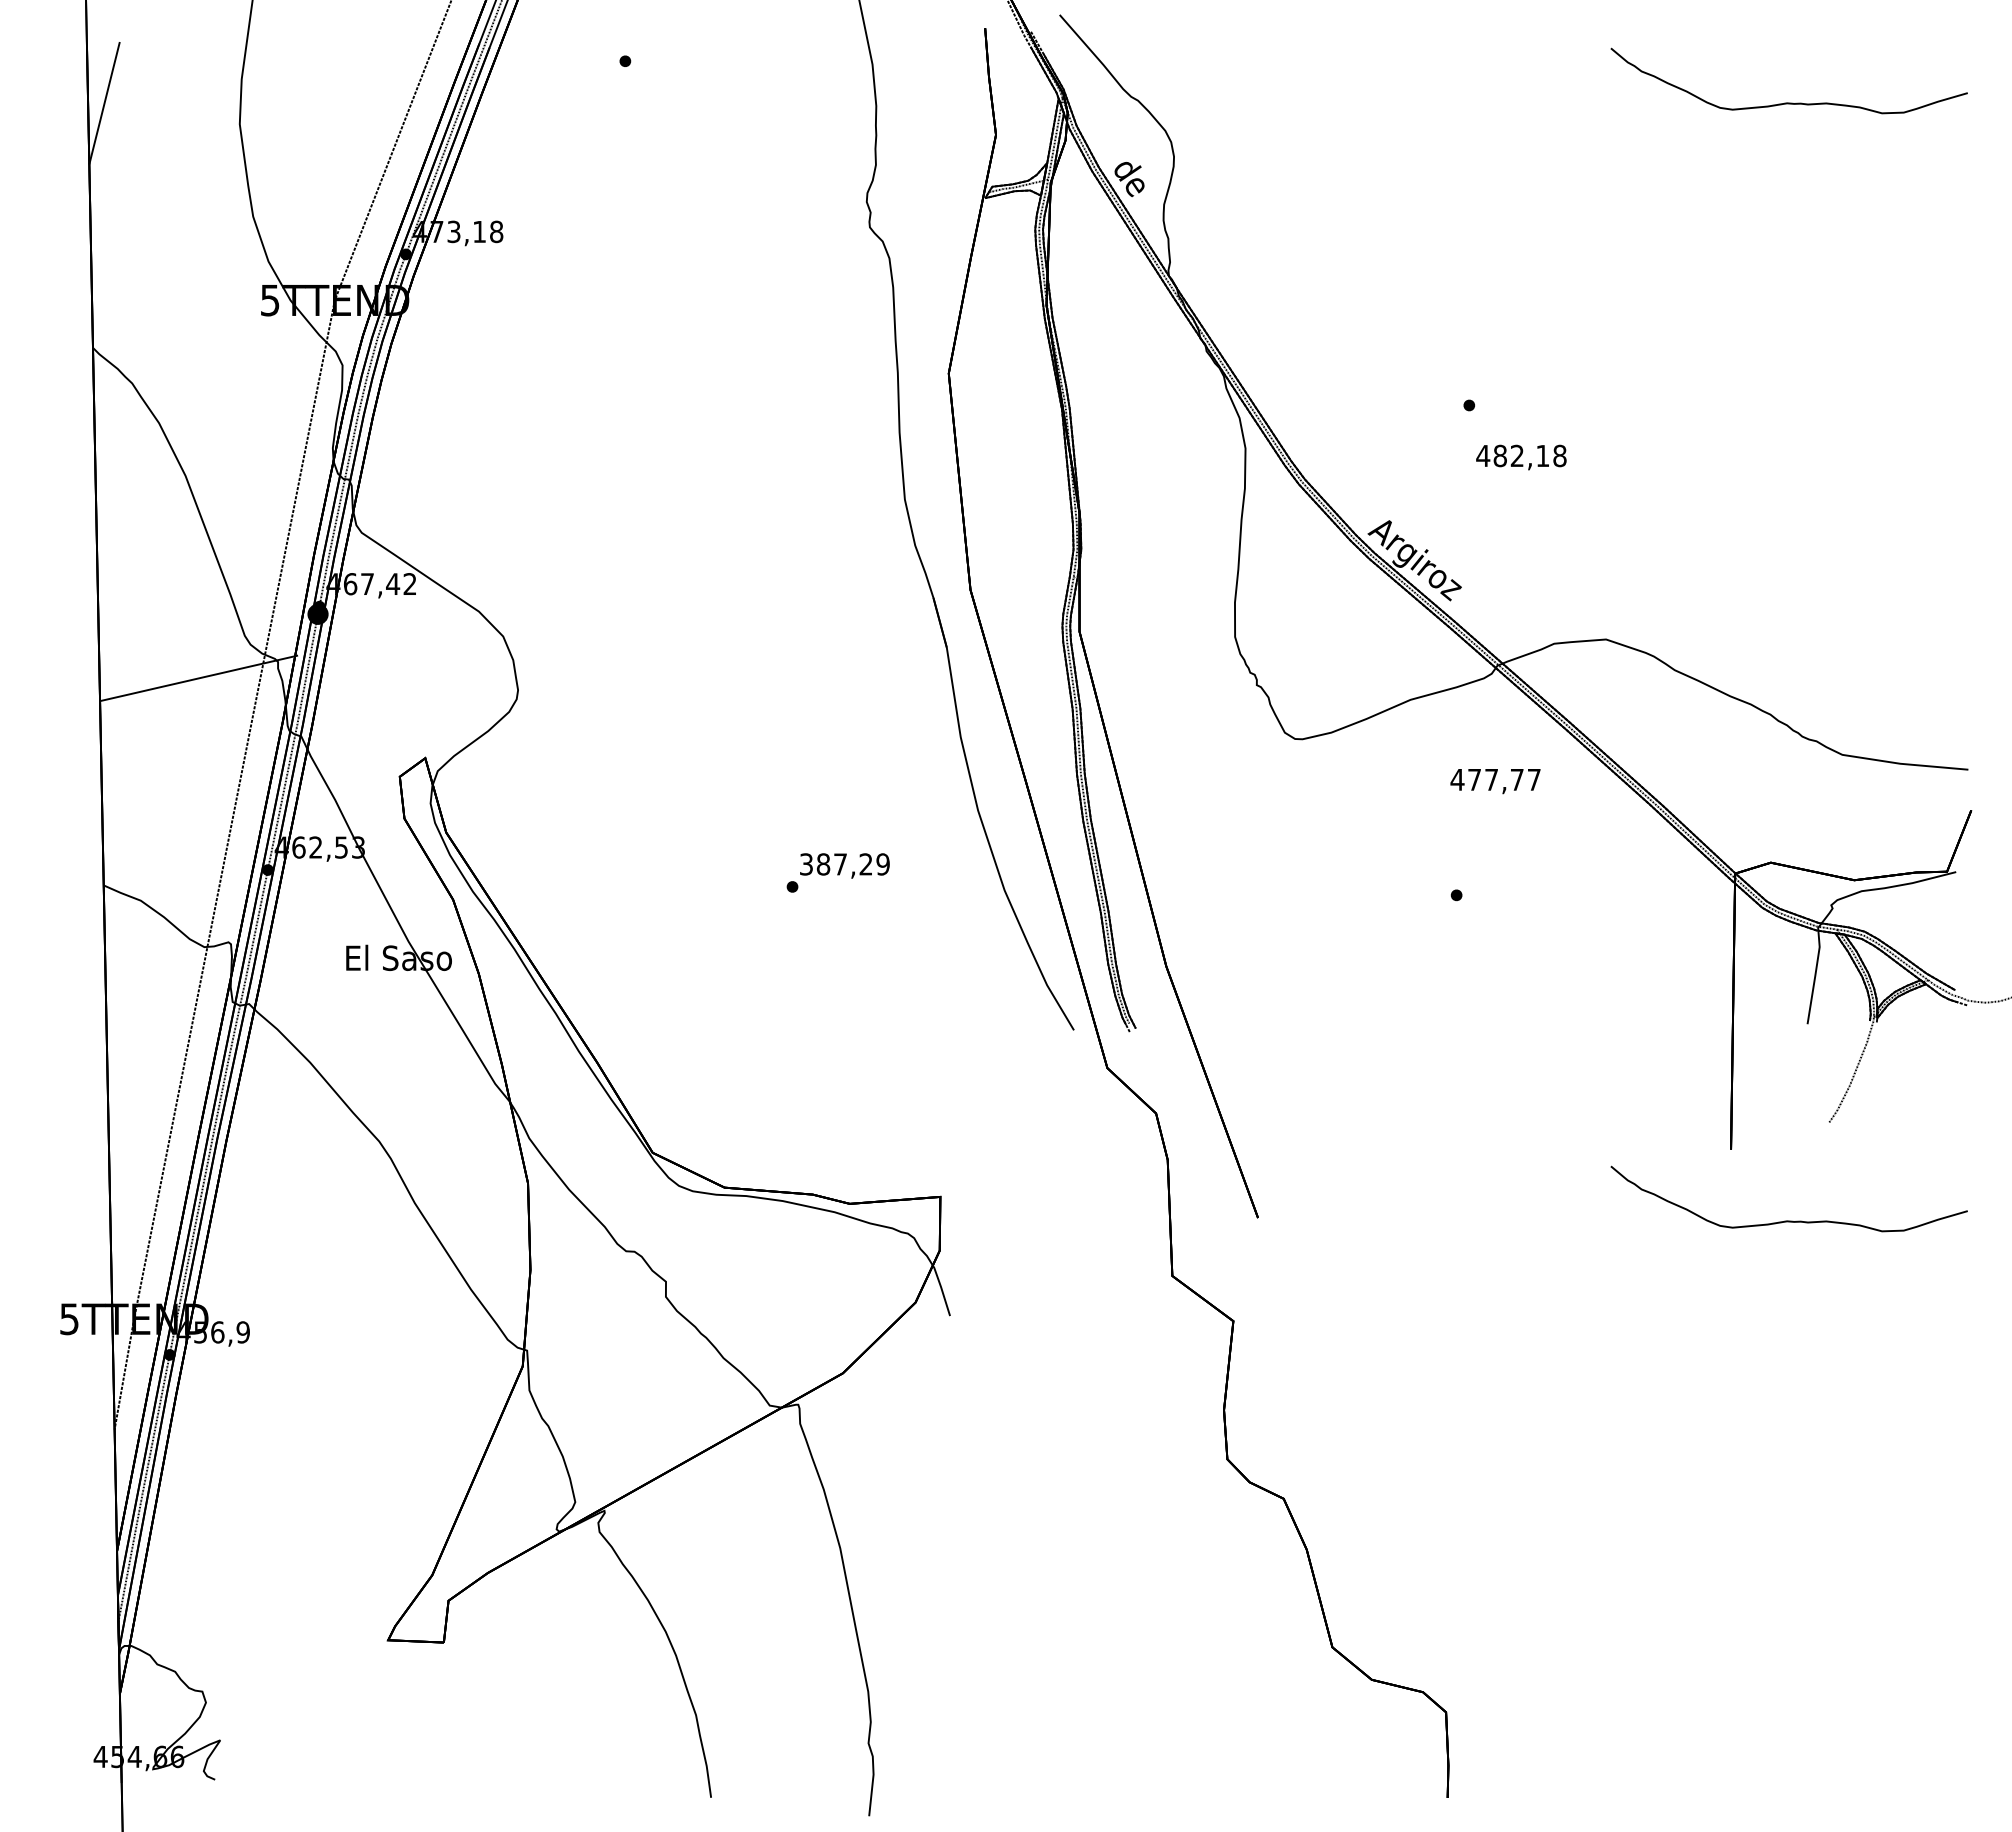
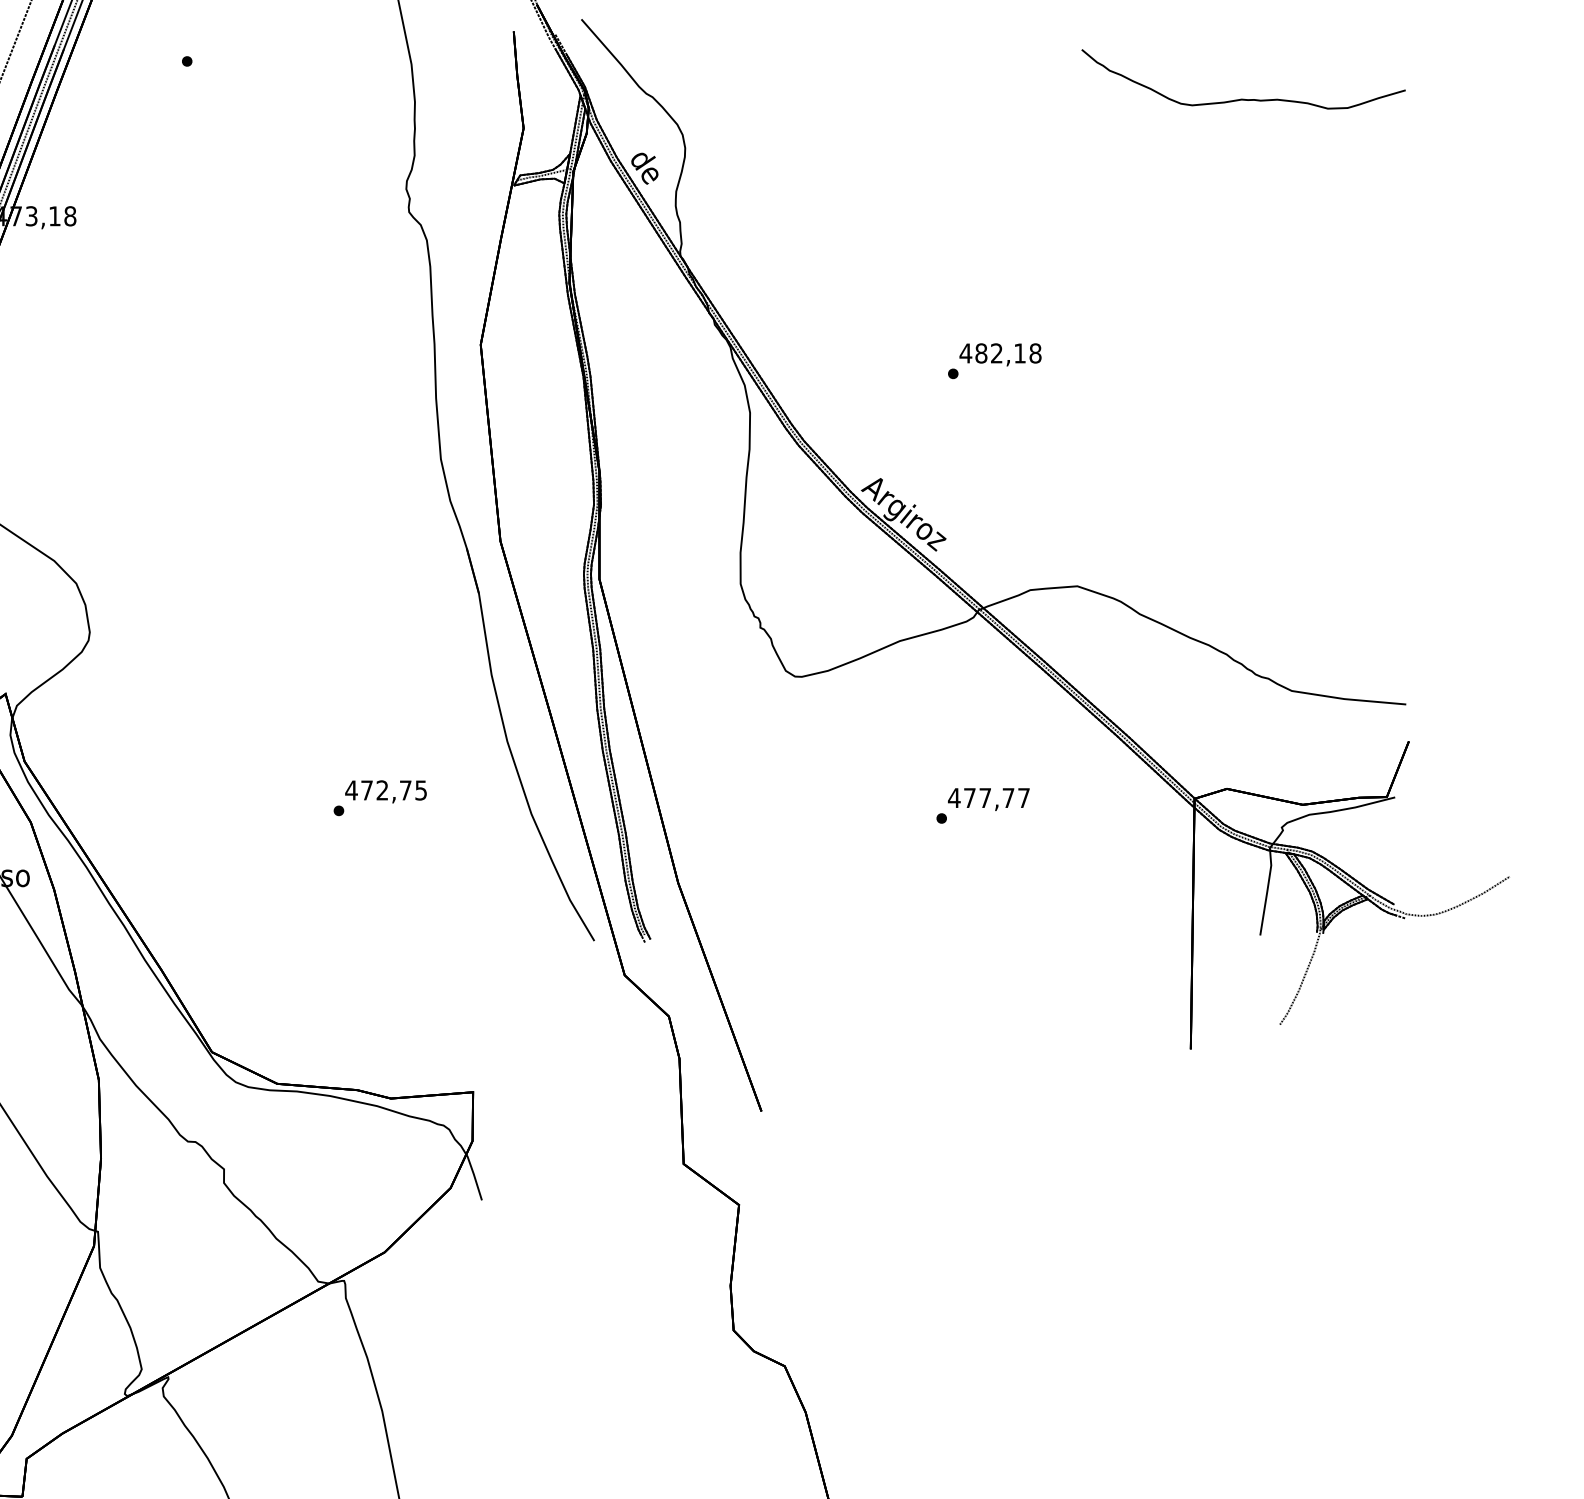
text: (1521, 457) -> (1000, 354), moved
text: (1495, 781) -> (988, 799), moved
text: (844, 864) -> (386, 790), 387,29 -> 472,75
part: (1788, 1220) -> (1242, 1113), removed

